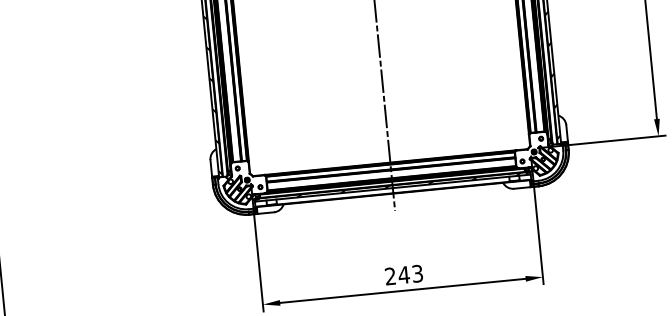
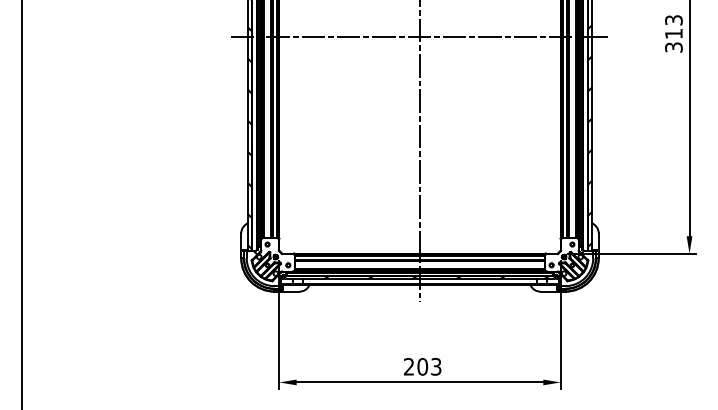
text: (403, 274) -> (422, 366), 243 -> 203

